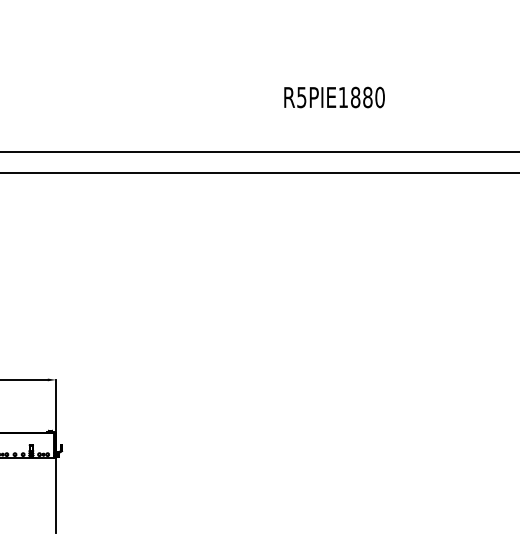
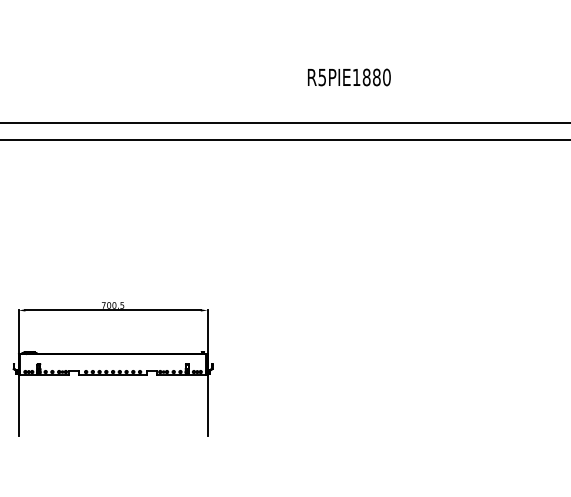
text: (334, 97) -> (349, 77), moved

